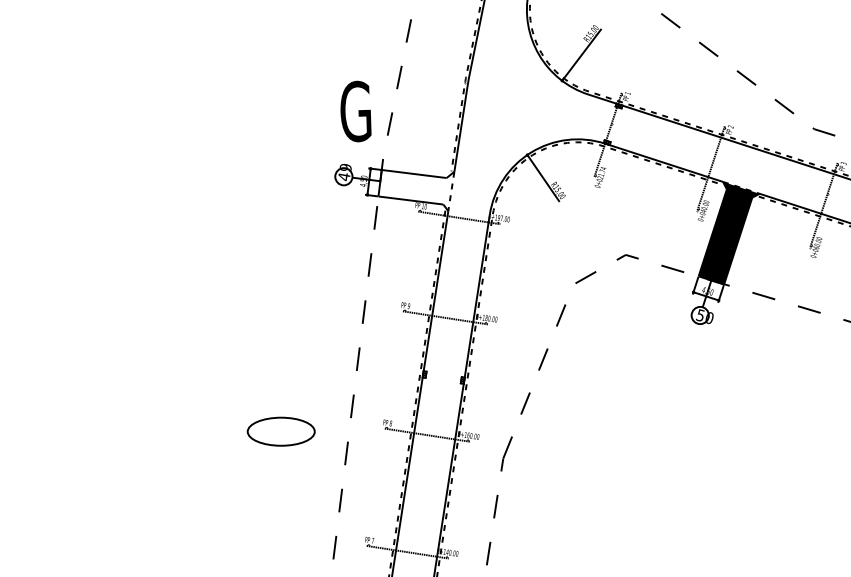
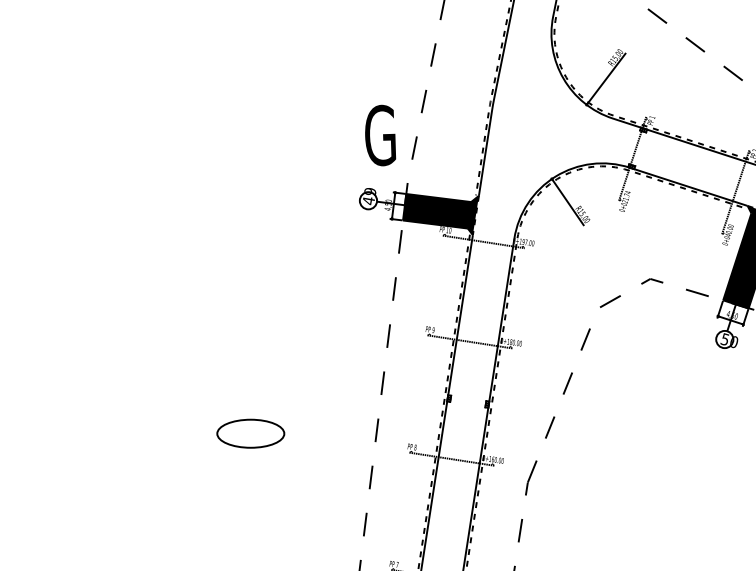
fill: (416, 190) -> (441, 214), added
part: (280, 431) -> (250, 433), moved

